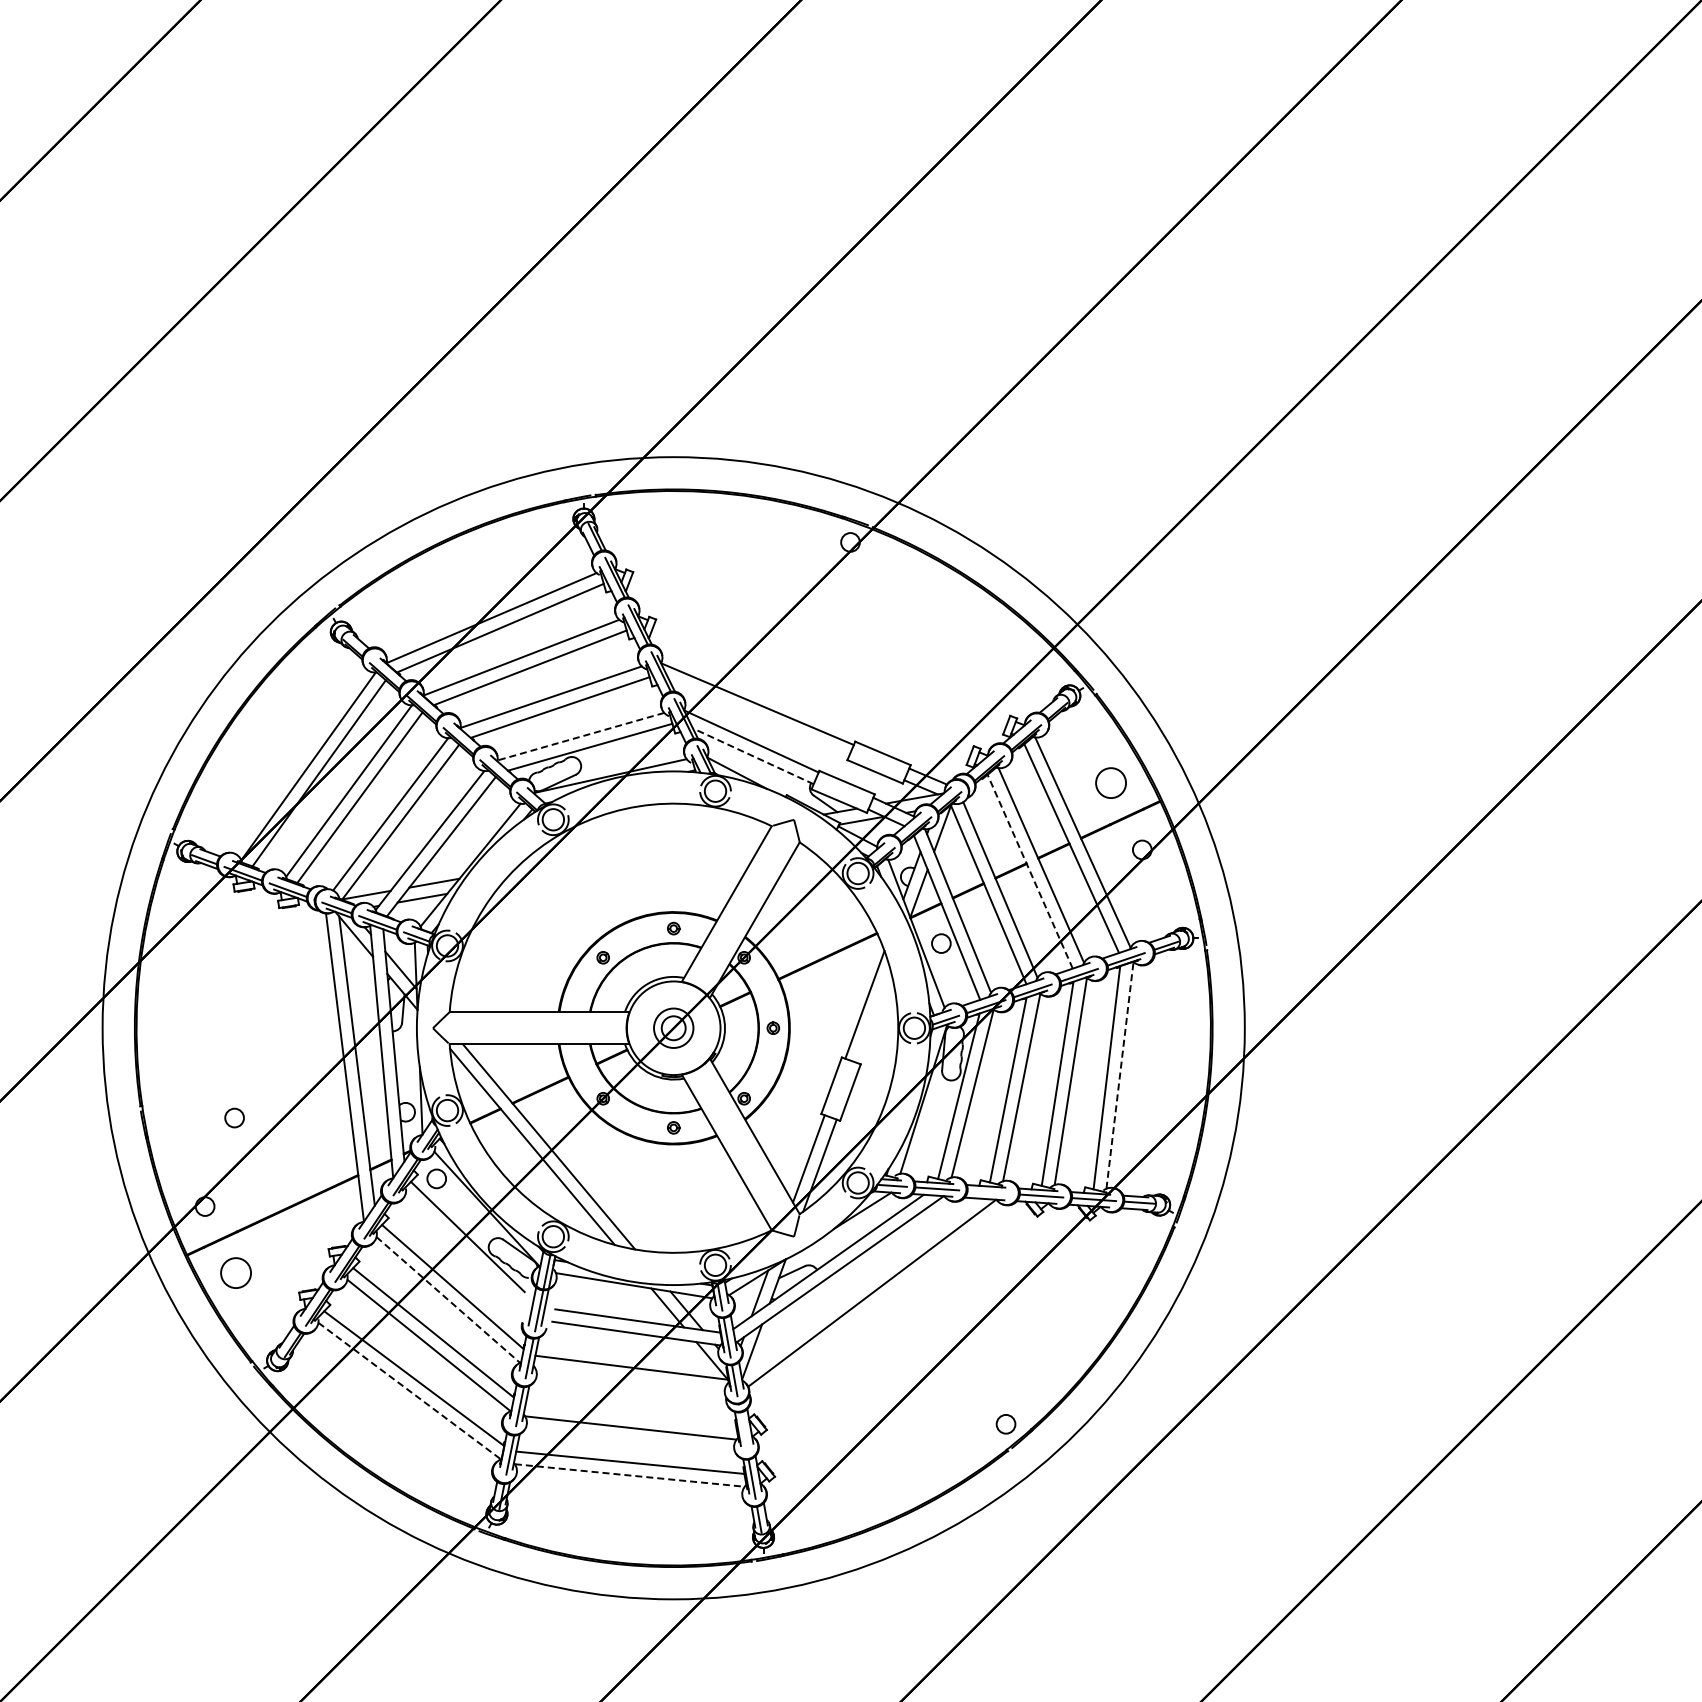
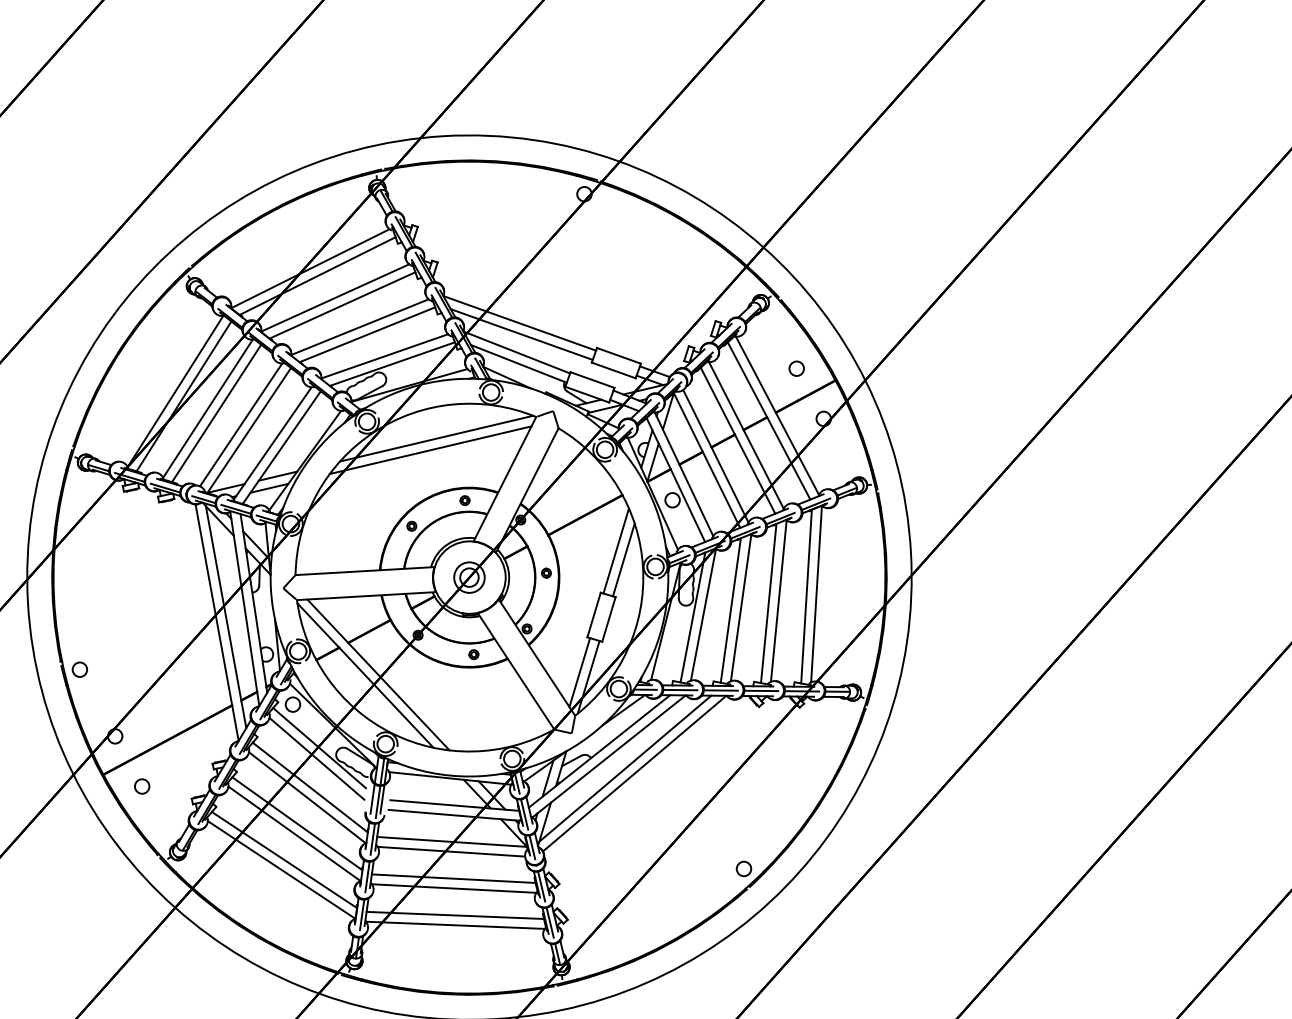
line: (758, 718) -> (521, 334), added
line: (580, 736) -> (384, 356), dashed -> solid
line: (753, 756) -> (519, 364), dashed -> solid
circle: (1111, 783) -> (796, 368), size x0.62
line: (641, 846) -> (436, 438), added
line: (633, 860) -> (430, 449), added
line: (1030, 871) -> (738, 440), dashed -> solid
line: (873, 1016) -> (623, 559), added
line: (1120, 1075) -> (816, 594), dashed -> solid
circle: (234, 1117) -> (79, 669), moved
line: (989, 1192) -> (720, 690), added
line: (463, 1250) -> (316, 758), added
circle: (236, 1273) -> (142, 786), size x0.62
line: (860, 1285) -> (625, 768), added
line: (448, 1300) -> (307, 798), dashed -> solid
line: (629, 1380) -> (450, 851), added
line: (409, 1391) -> (281, 870), dashed -> solid
line: (630, 1414) -> (453, 878), added
line: (743, 1431) -> (541, 886), added
line: (630, 1475) -> (455, 925), dashed -> solid

